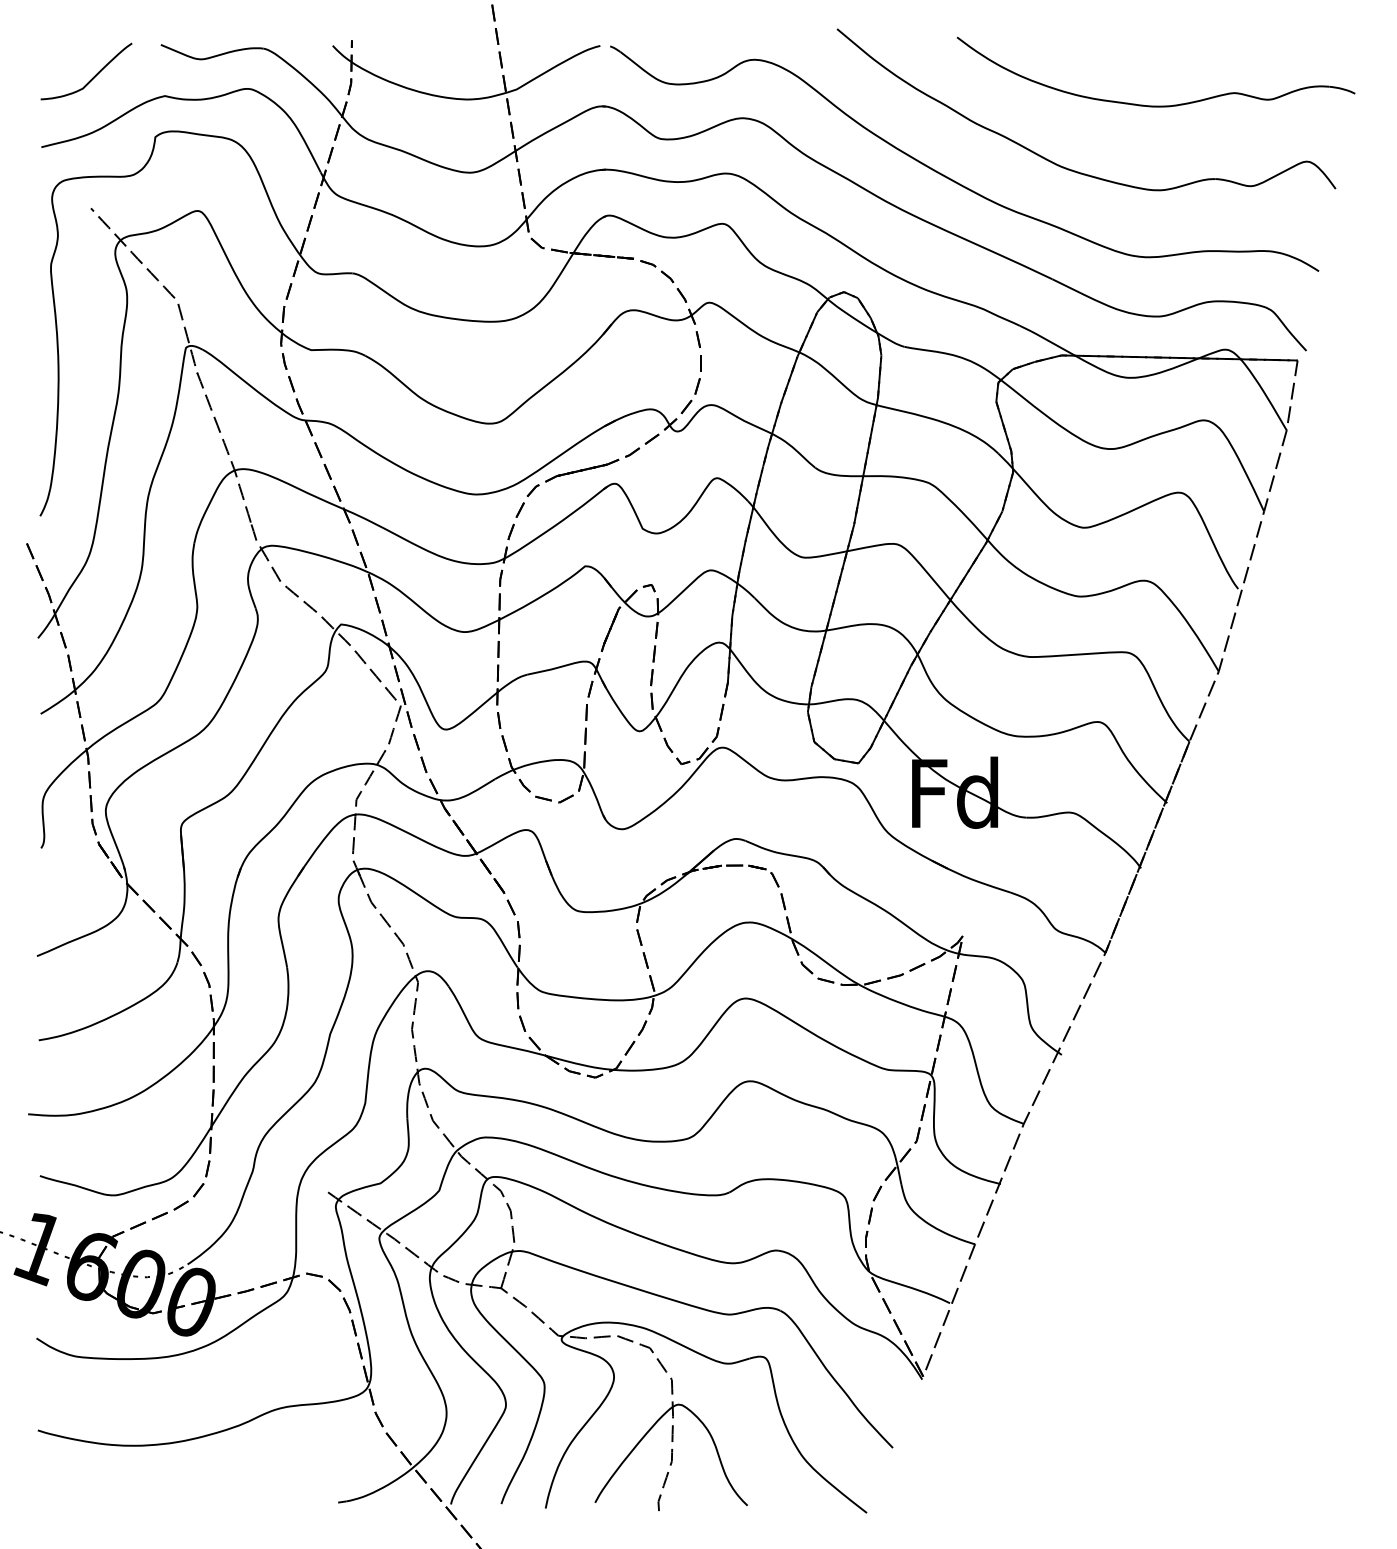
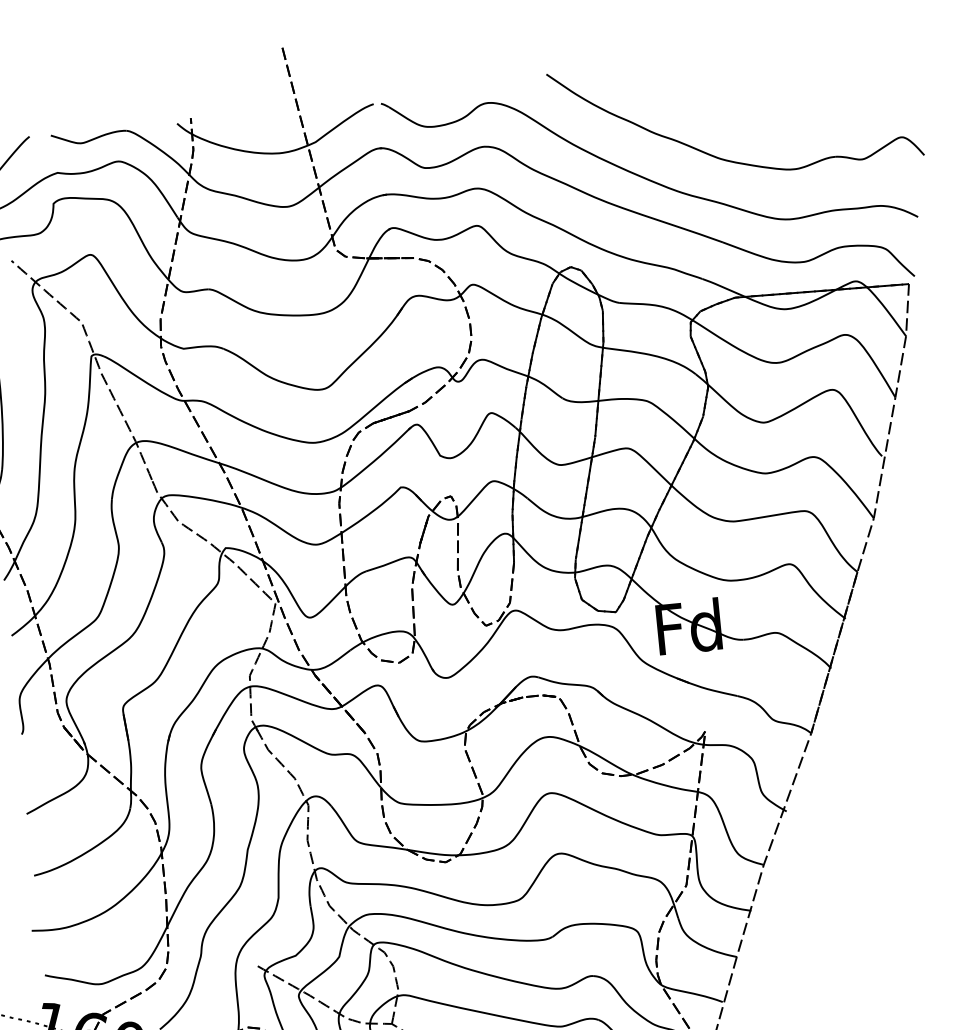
part: (1156, 105) -> (786, 107), removed

